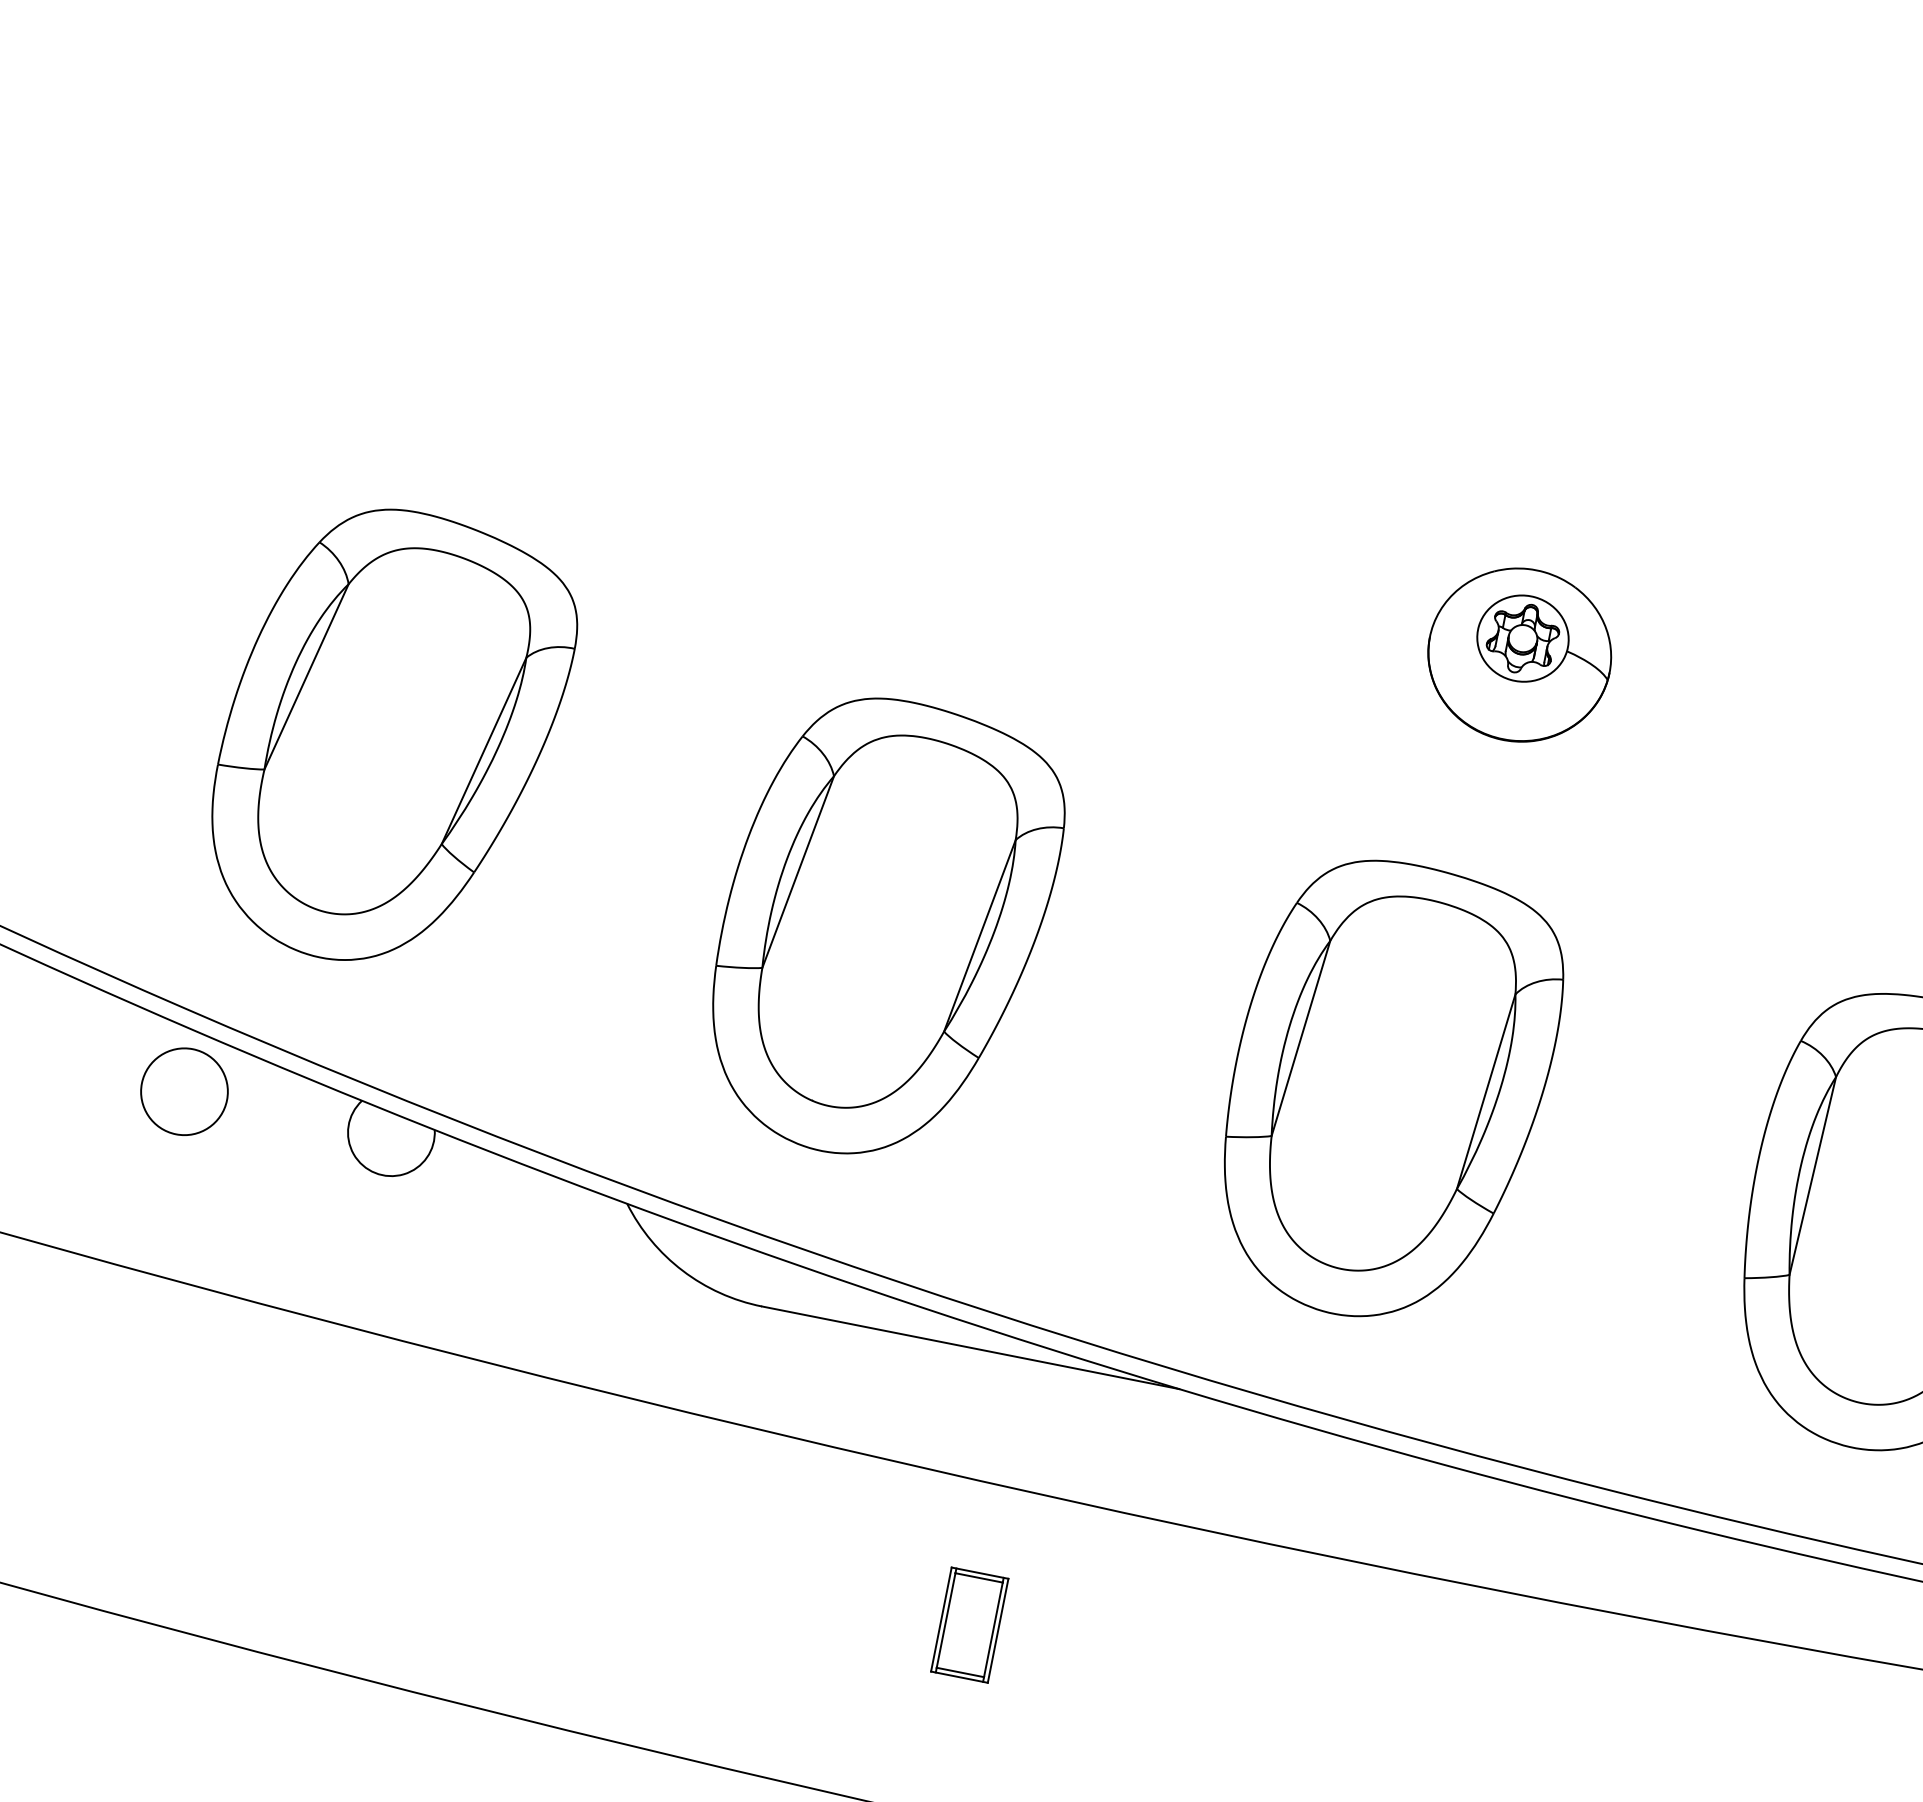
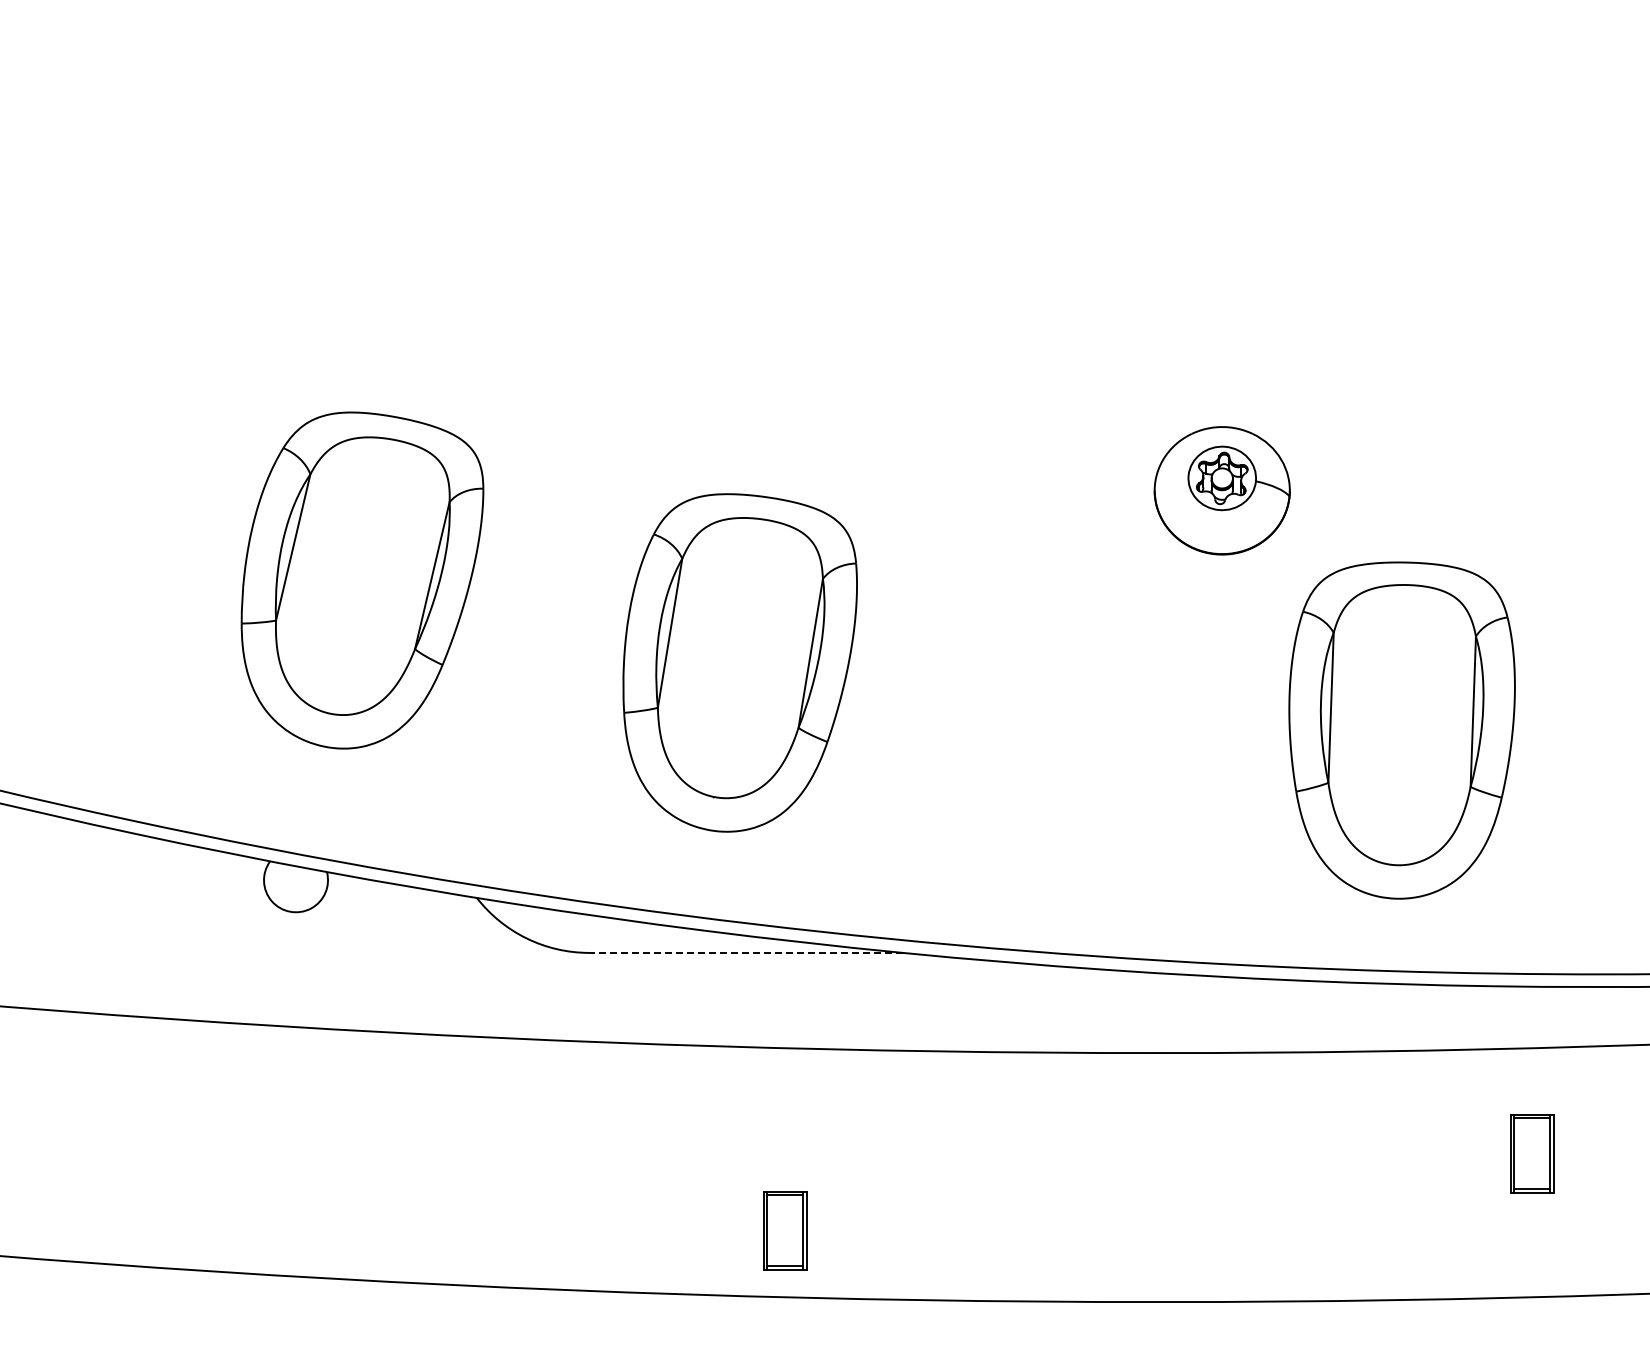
part: (1518, 654) -> (1221, 490), moved
part: (389, 739) -> (362, 580), moved
part: (882, 929) -> (739, 662), moved
circle: (184, 1092) -> (140, 880), removed
part: (1387, 1092) -> (1011, 708), removed
line: (971, 1347) -> (746, 952), solid -> dashed
part: (970, 1624) -> (785, 1230), moved

